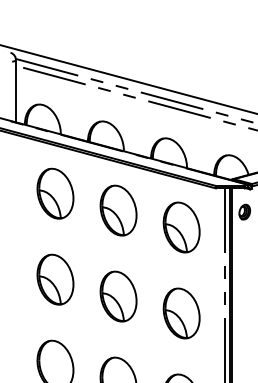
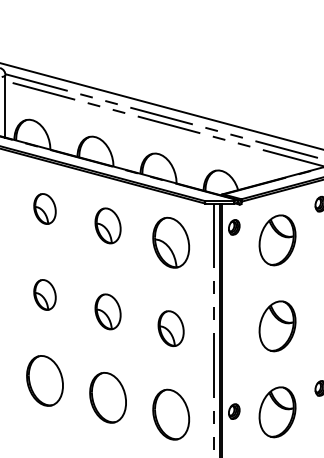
part: (54, 193) -> (44, 208), size x0.6
part: (117, 210) -> (107, 225), size x0.7
part: (54, 279) -> (44, 294), size x0.6
part: (117, 296) -> (107, 311), size x0.7
part: (180, 313) -> (170, 328), size x0.7

